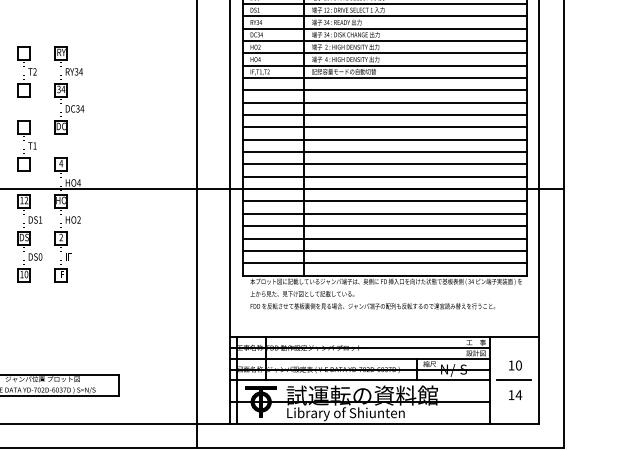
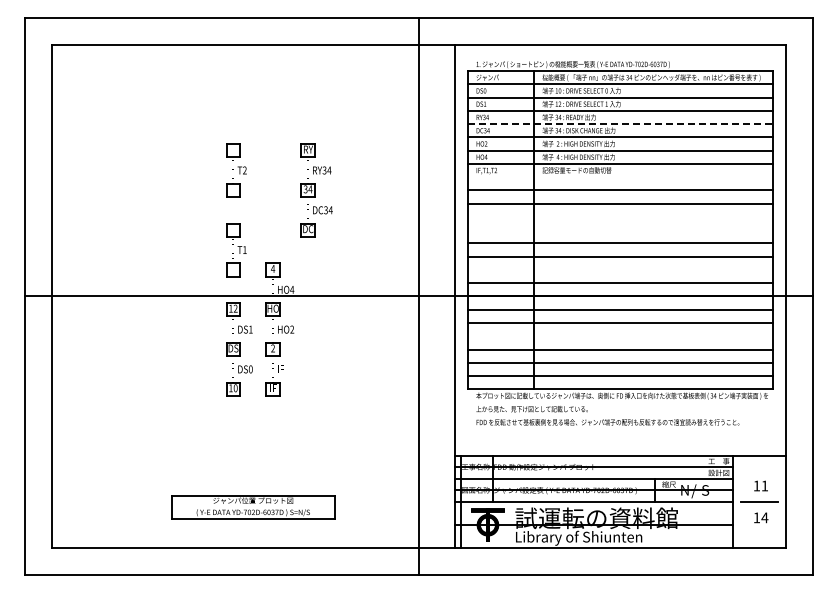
line: (384, 29) -> (620, 124), solid -> dashed
line: (384, 78) -> (620, 177), removed
part: (69, 90) -> (316, 190), moved
line: (384, 114) -> (620, 216), removed
line: (384, 127) -> (620, 230), removed
line: (384, 164) -> (620, 269), removed
line: (384, 226) -> (620, 336), removed
text: (518, 365) -> (764, 485), 10 -> 11

